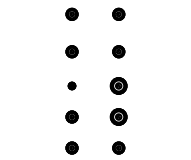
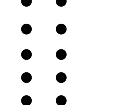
part: (71, 85) -> (26, 54), size x1.67
part: (118, 85) -> (61, 54), size x0.71
part: (118, 116) -> (61, 77), size x0.71

